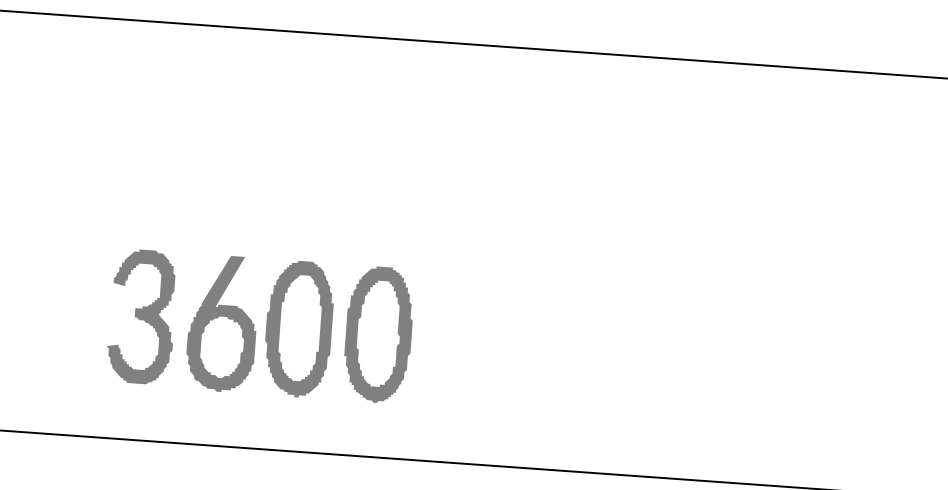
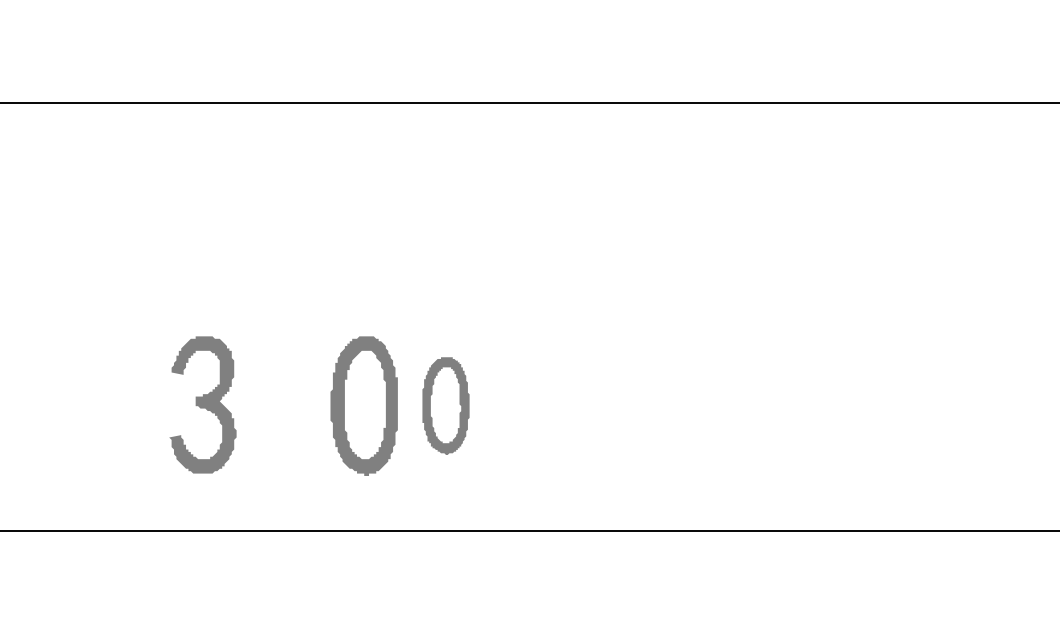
part: (222, 323) -> (285, 405), removed
part: (378, 334) -> (445, 405), size x0.7

